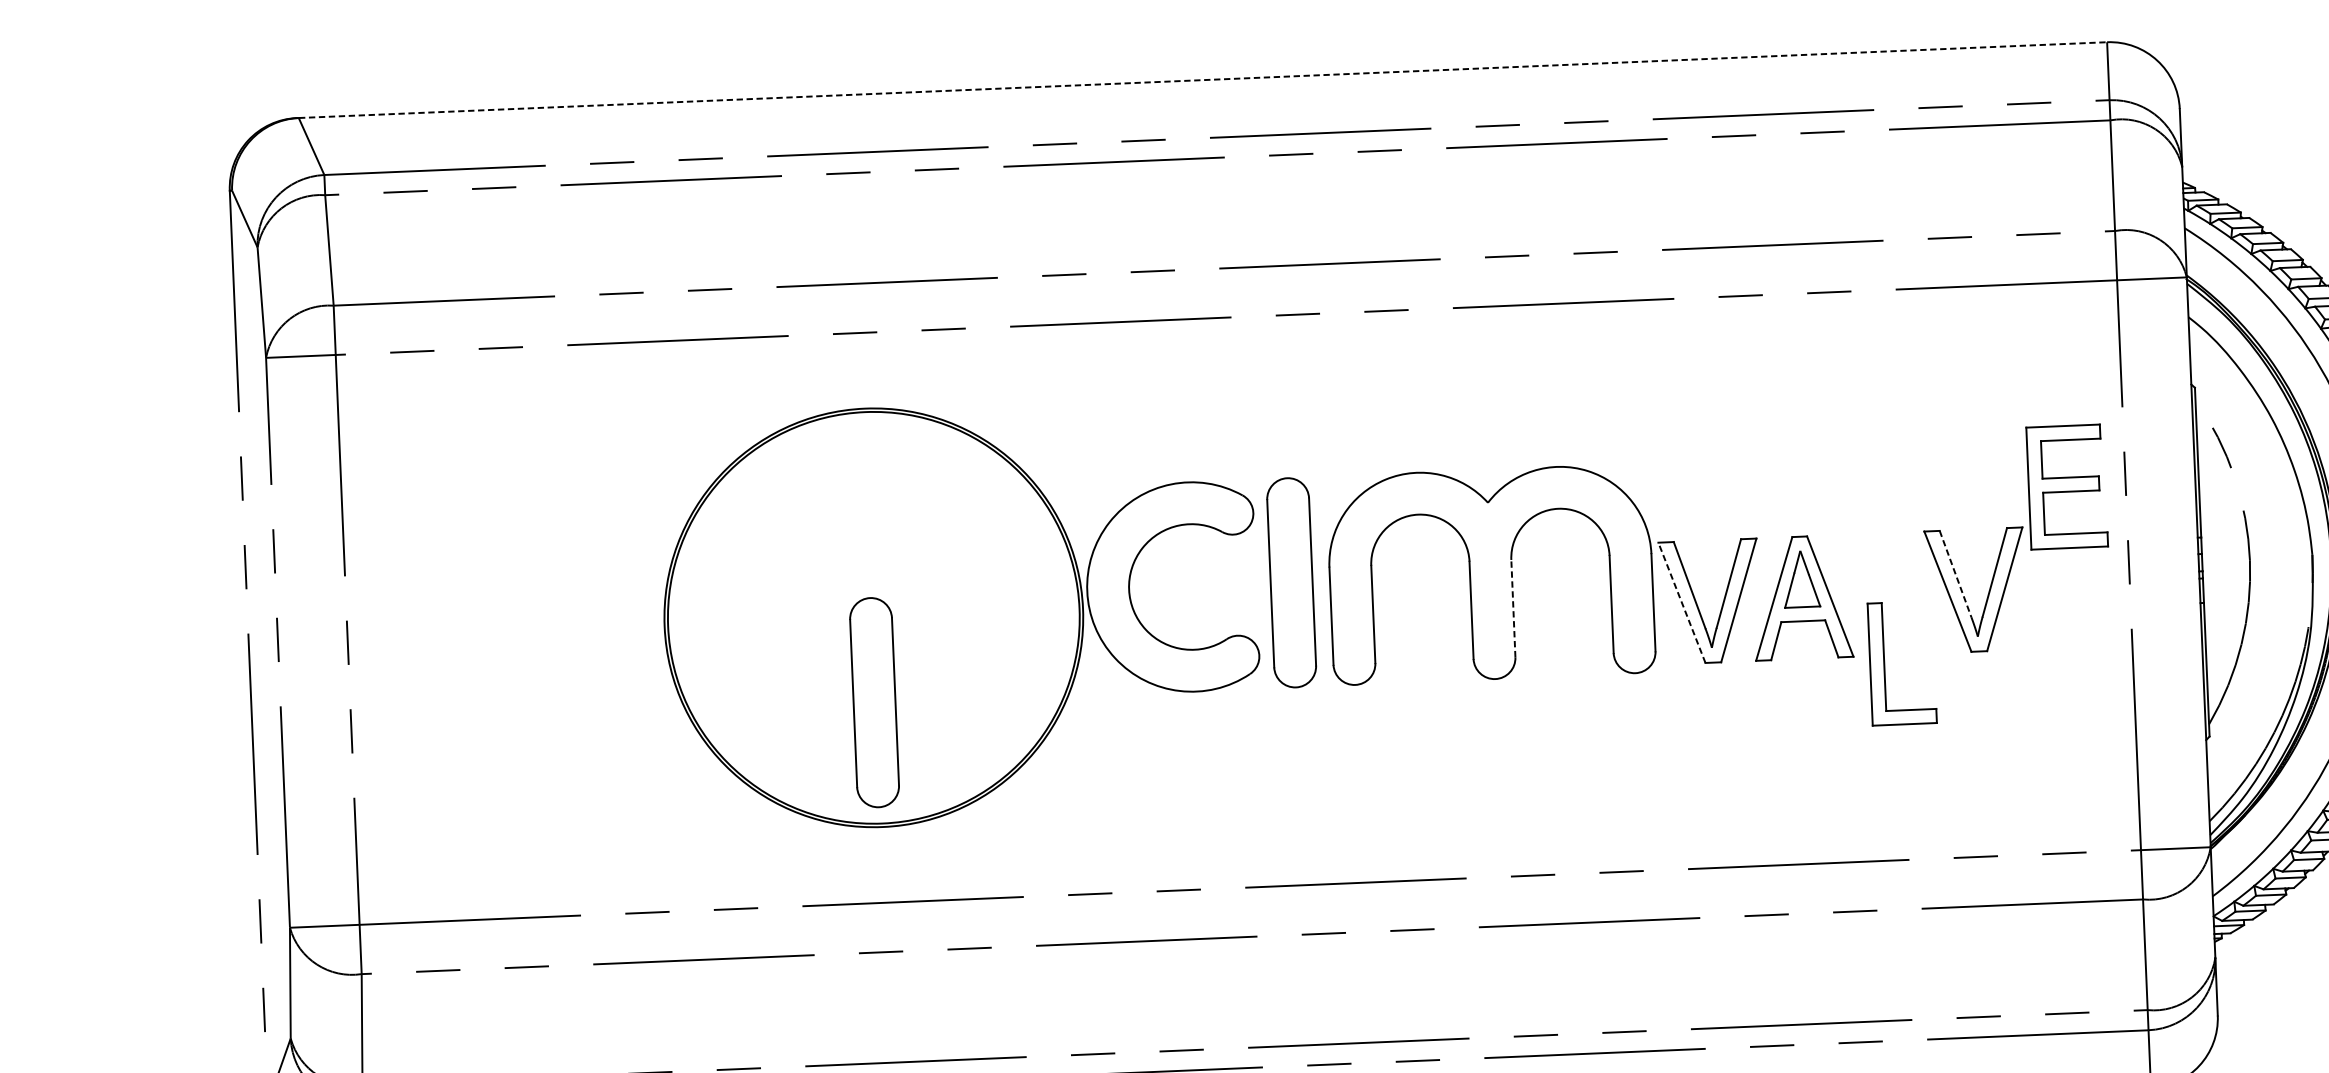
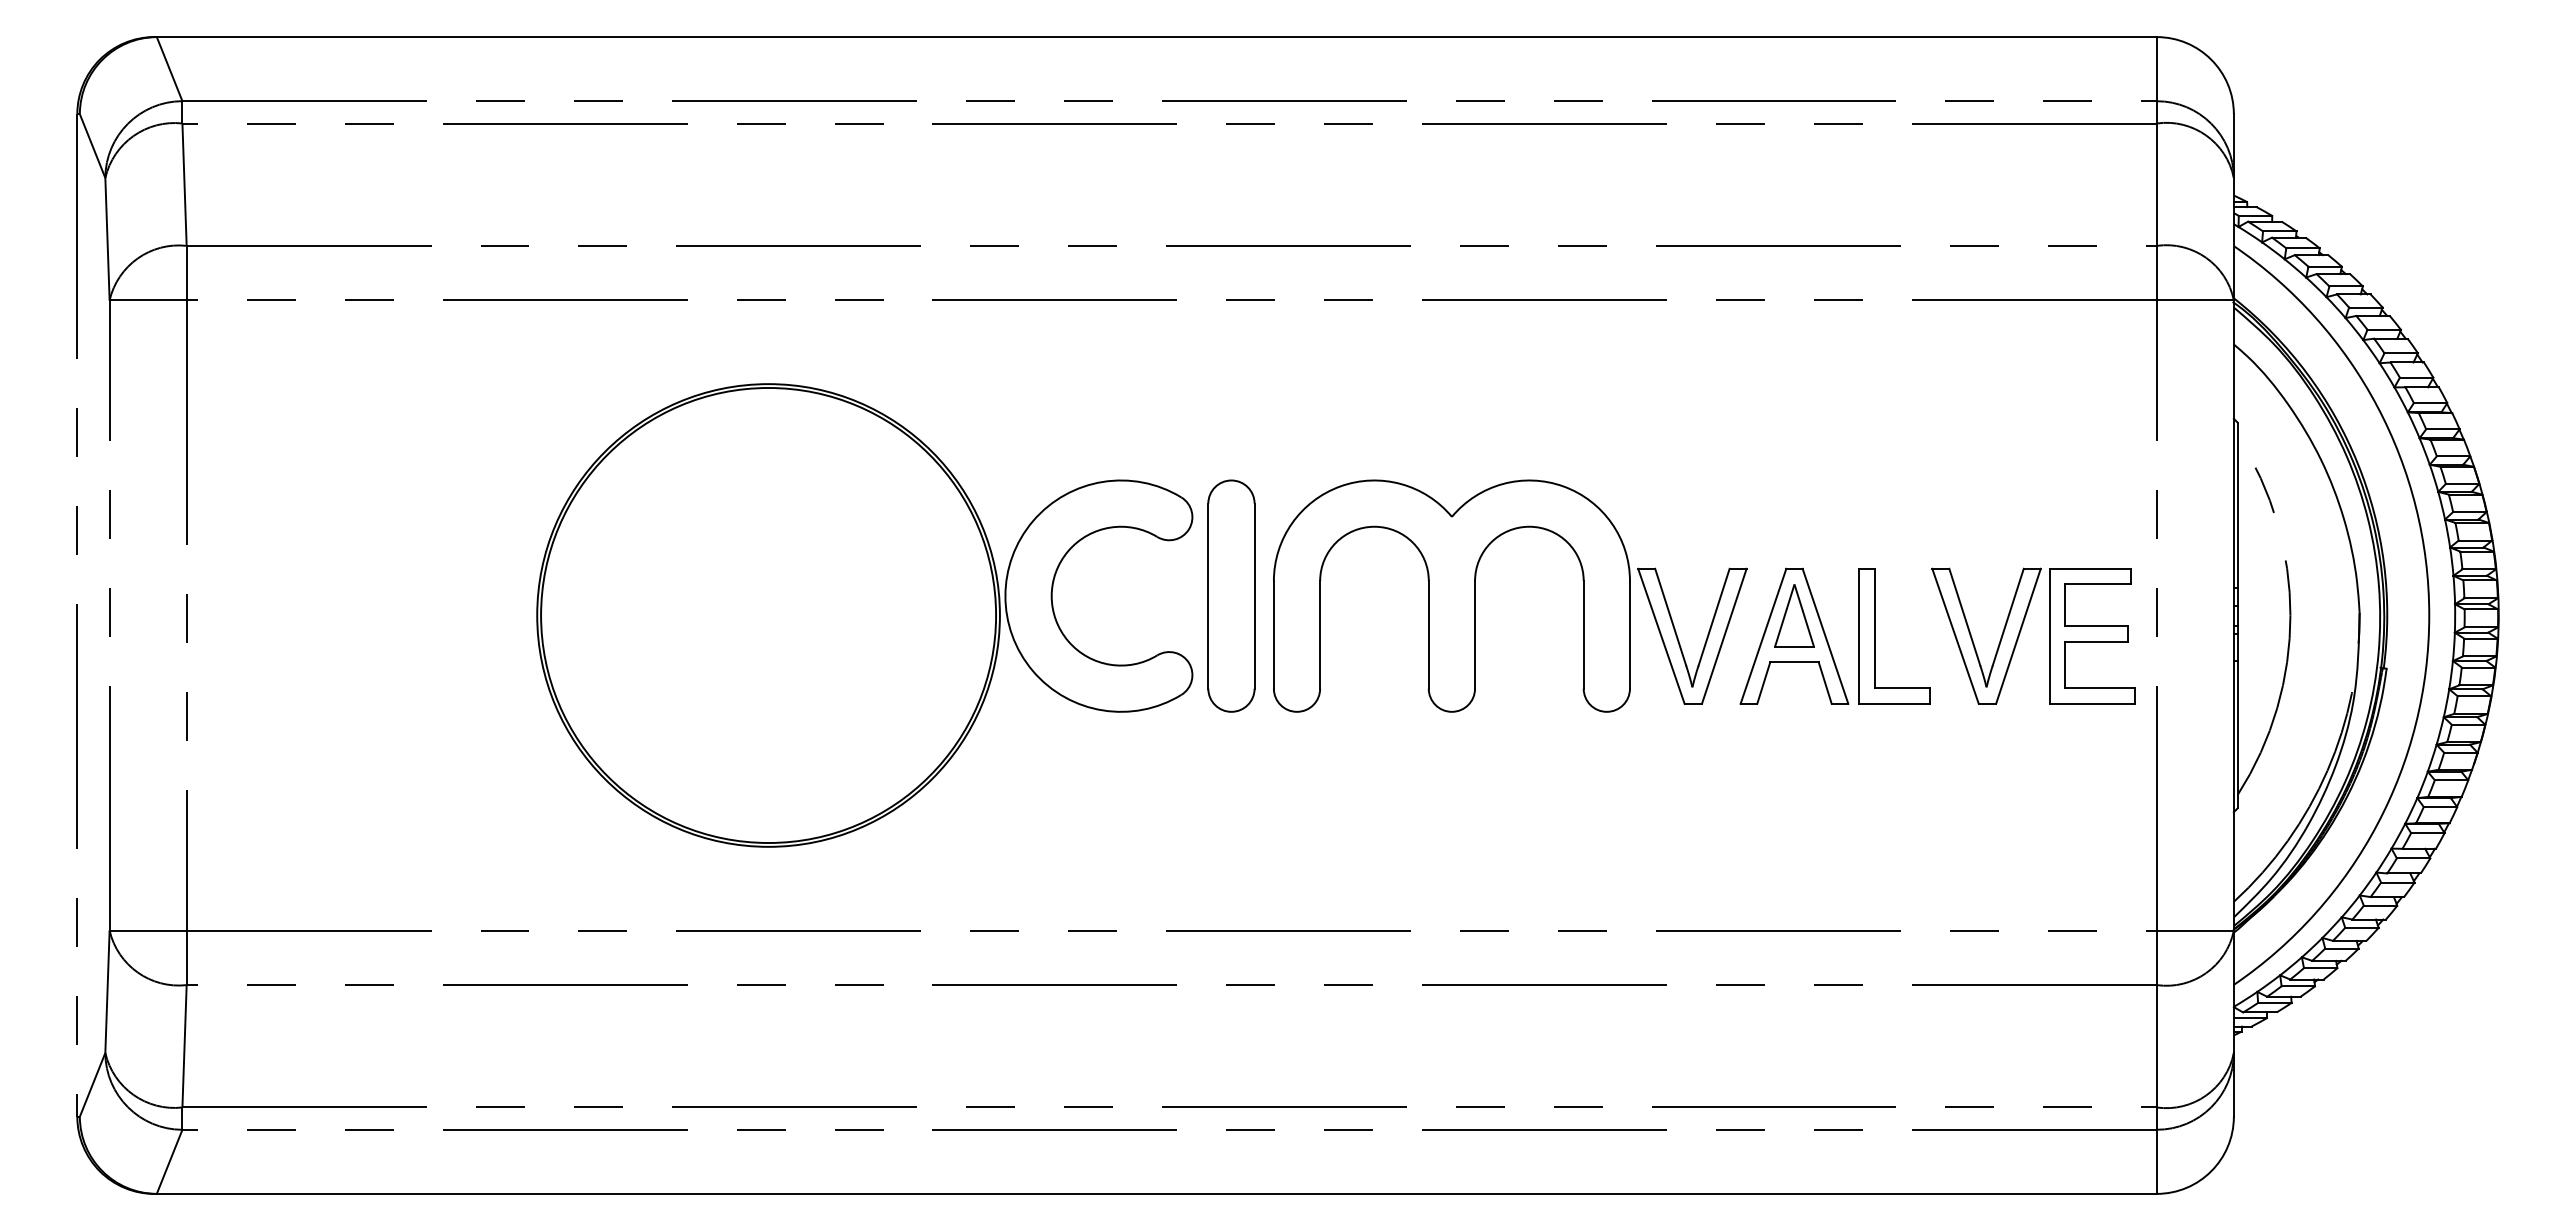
line: (1202, 80) -> (1156, 37), dashed -> solid
part: (2067, 487) -> (2092, 636), moved
line: (1955, 574) -> (1964, 617), dashed -> solid
line: (1681, 602) -> (1661, 635), dashed -> solid
line: (1513, 608) -> (1475, 634), dashed -> solid
part: (1884, 664) -> (1875, 636), moved
part: (874, 702) -> (765, 708), removed

